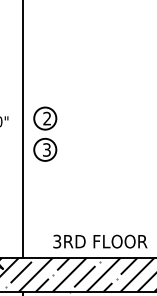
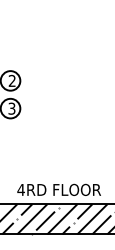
text: (56, 241) -> (20, 189), 3RD -> 4RD

